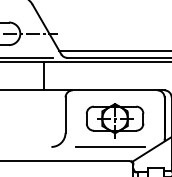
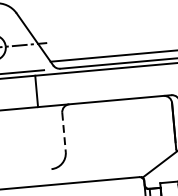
line: (65, 115) -> (63, 132), solid -> dashed
part: (115, 120) -> (119, 133), removed
line: (110, 146) -> (116, 162), removed

